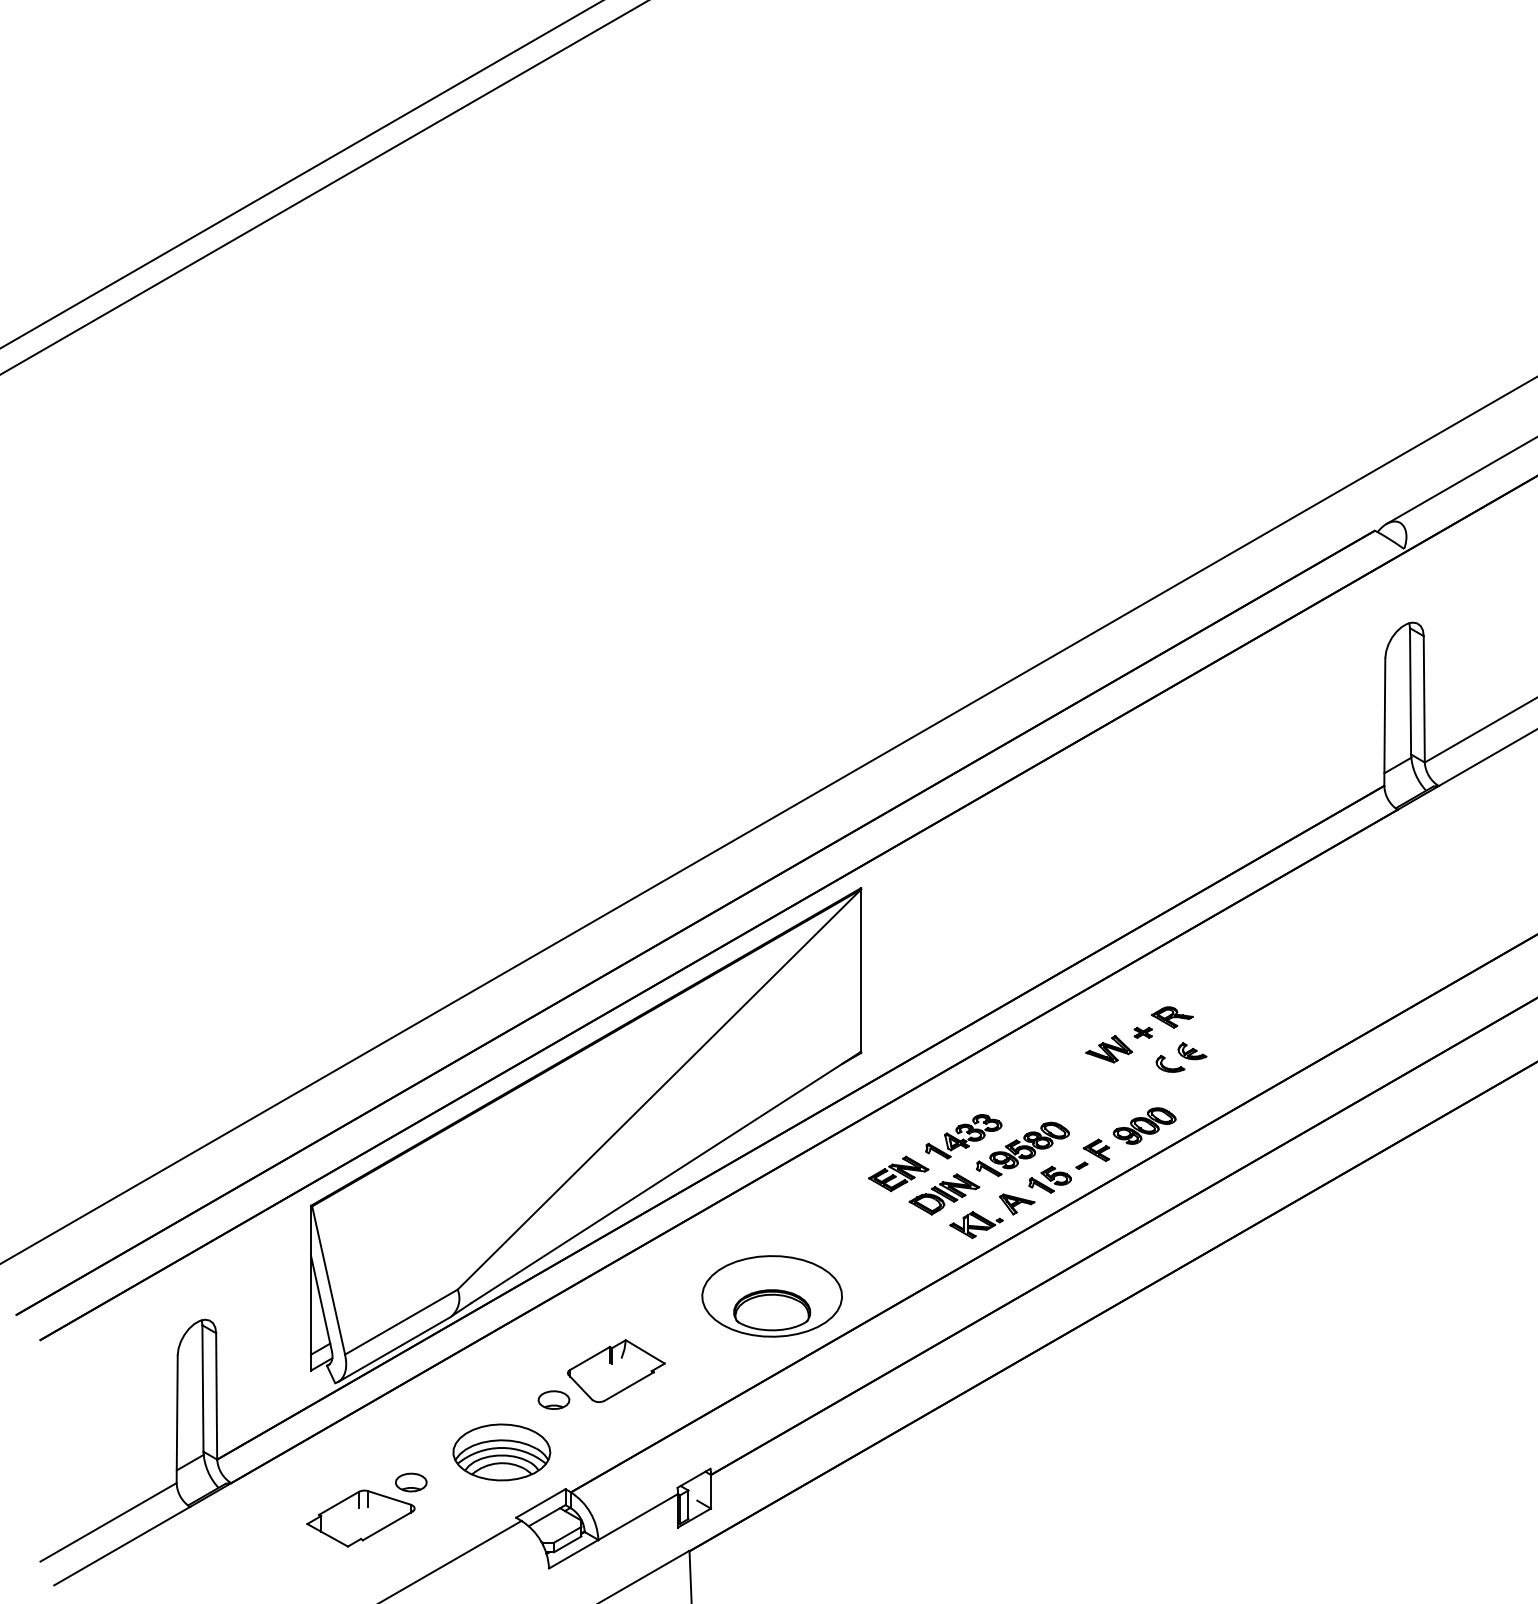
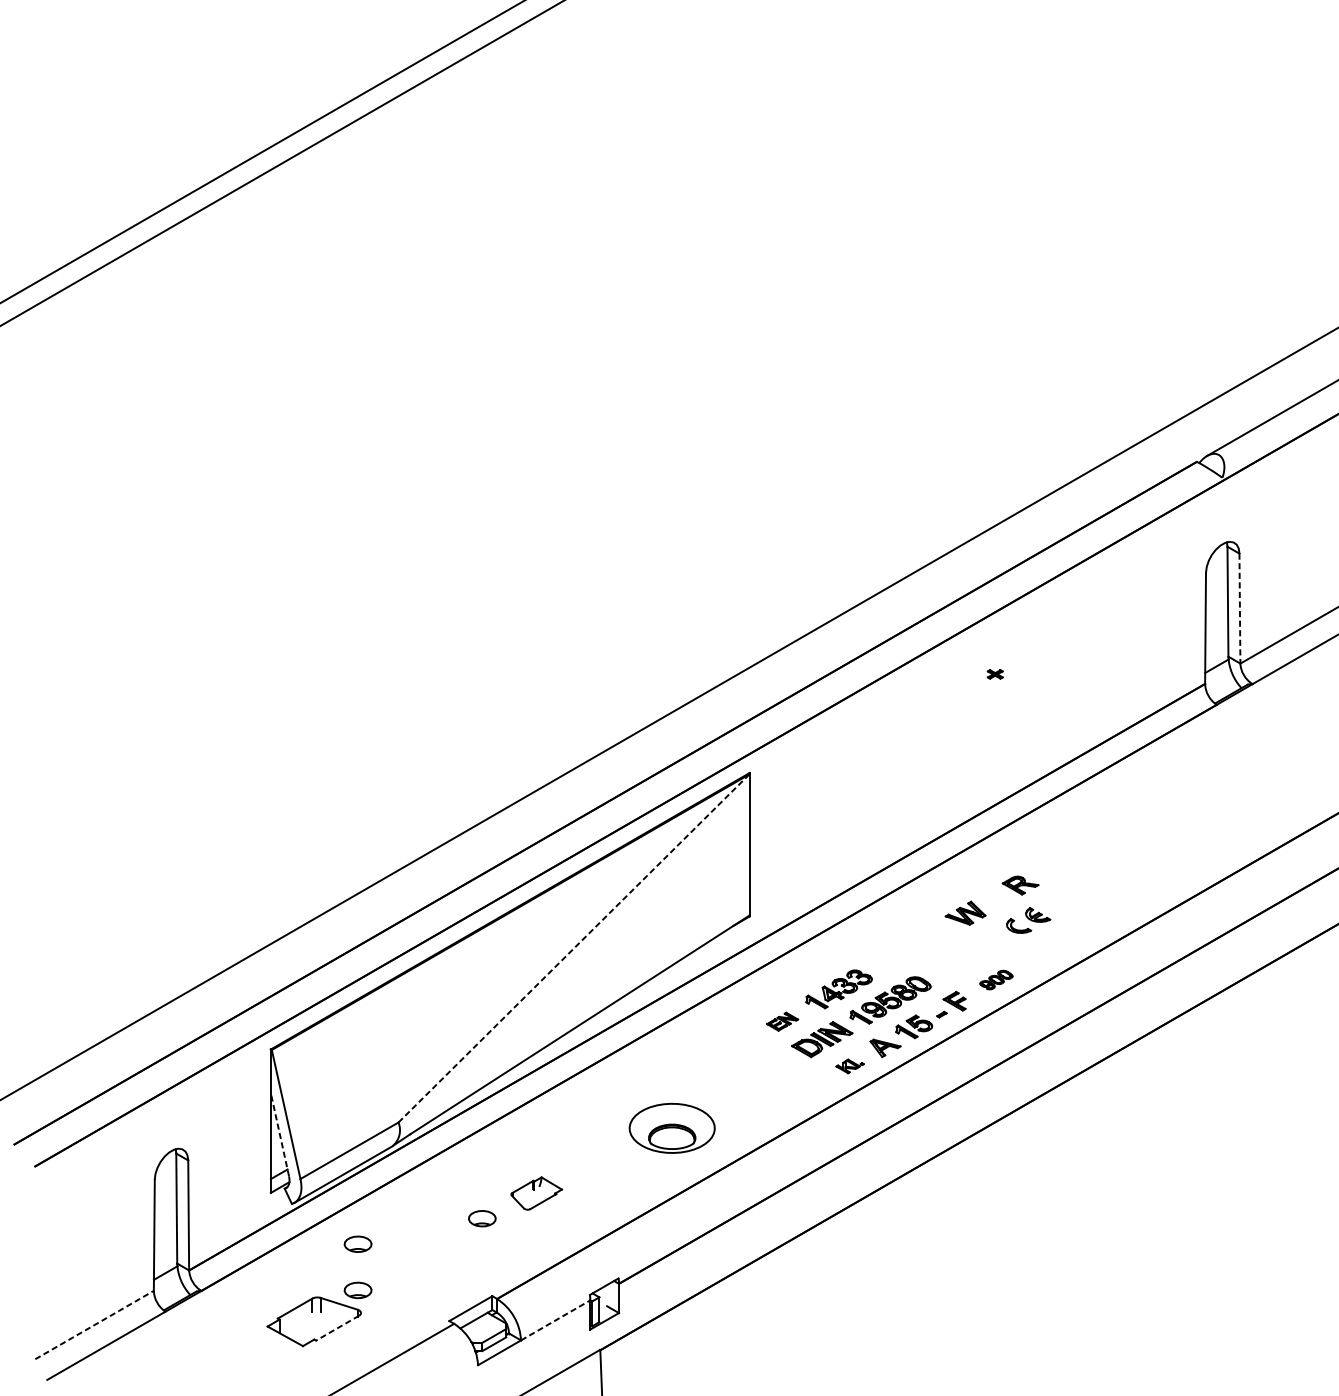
line: (1424, 699) -> (1240, 608), solid -> dashed
part: (1142, 1032) -> (994, 674), moved
line: (659, 1089) -> (574, 948), solid -> dashed
part: (1144, 1125) -> (996, 979), size x0.6
part: (898, 1173) -> (782, 1021), size x0.6
part: (976, 1225) -> (850, 1066), size x0.6
part: (771, 1296) -> (671, 1128), size x0.7
line: (321, 1303) -> (279, 1134), solid -> dashed
part: (616, 1371) -> (536, 1193), size x0.6
part: (410, 1429) -> (357, 1244), added
part: (501, 1452) -> (436, 1264), removed
line: (638, 1516) -> (555, 1319), solid -> dashed
line: (108, 1522) -> (94, 1325), solid -> dashed
line: (387, 1525) -> (337, 1327), solid -> dashed

